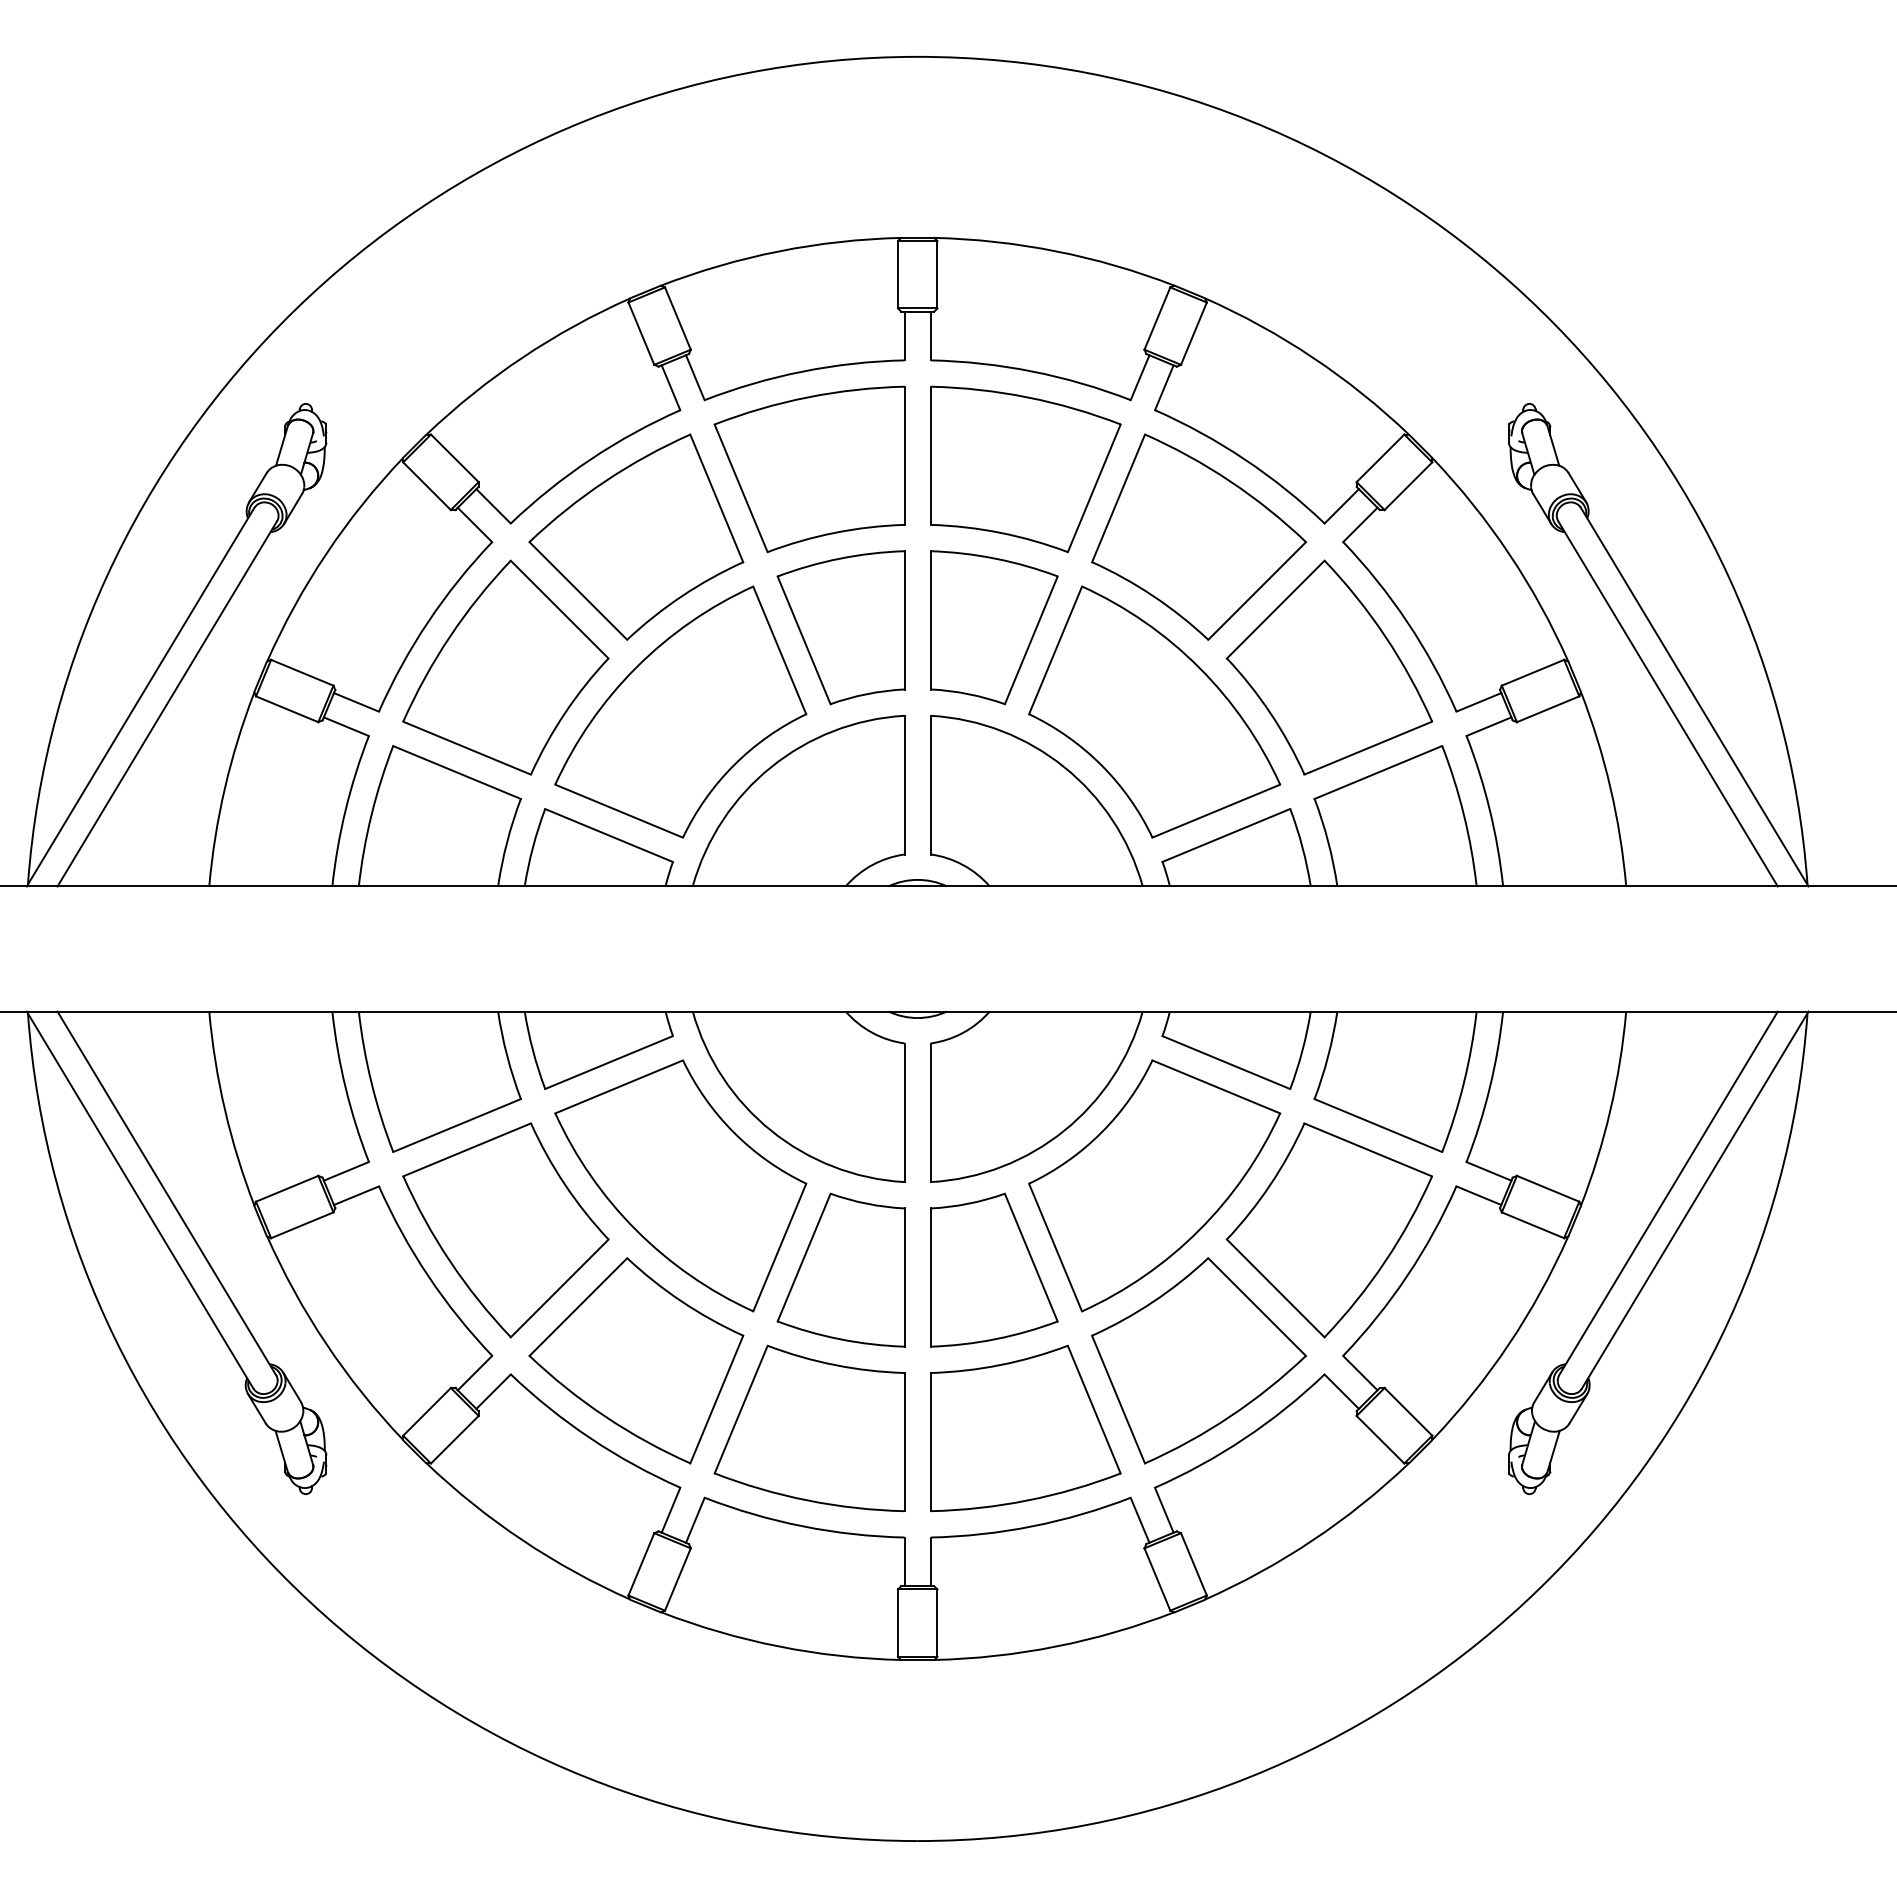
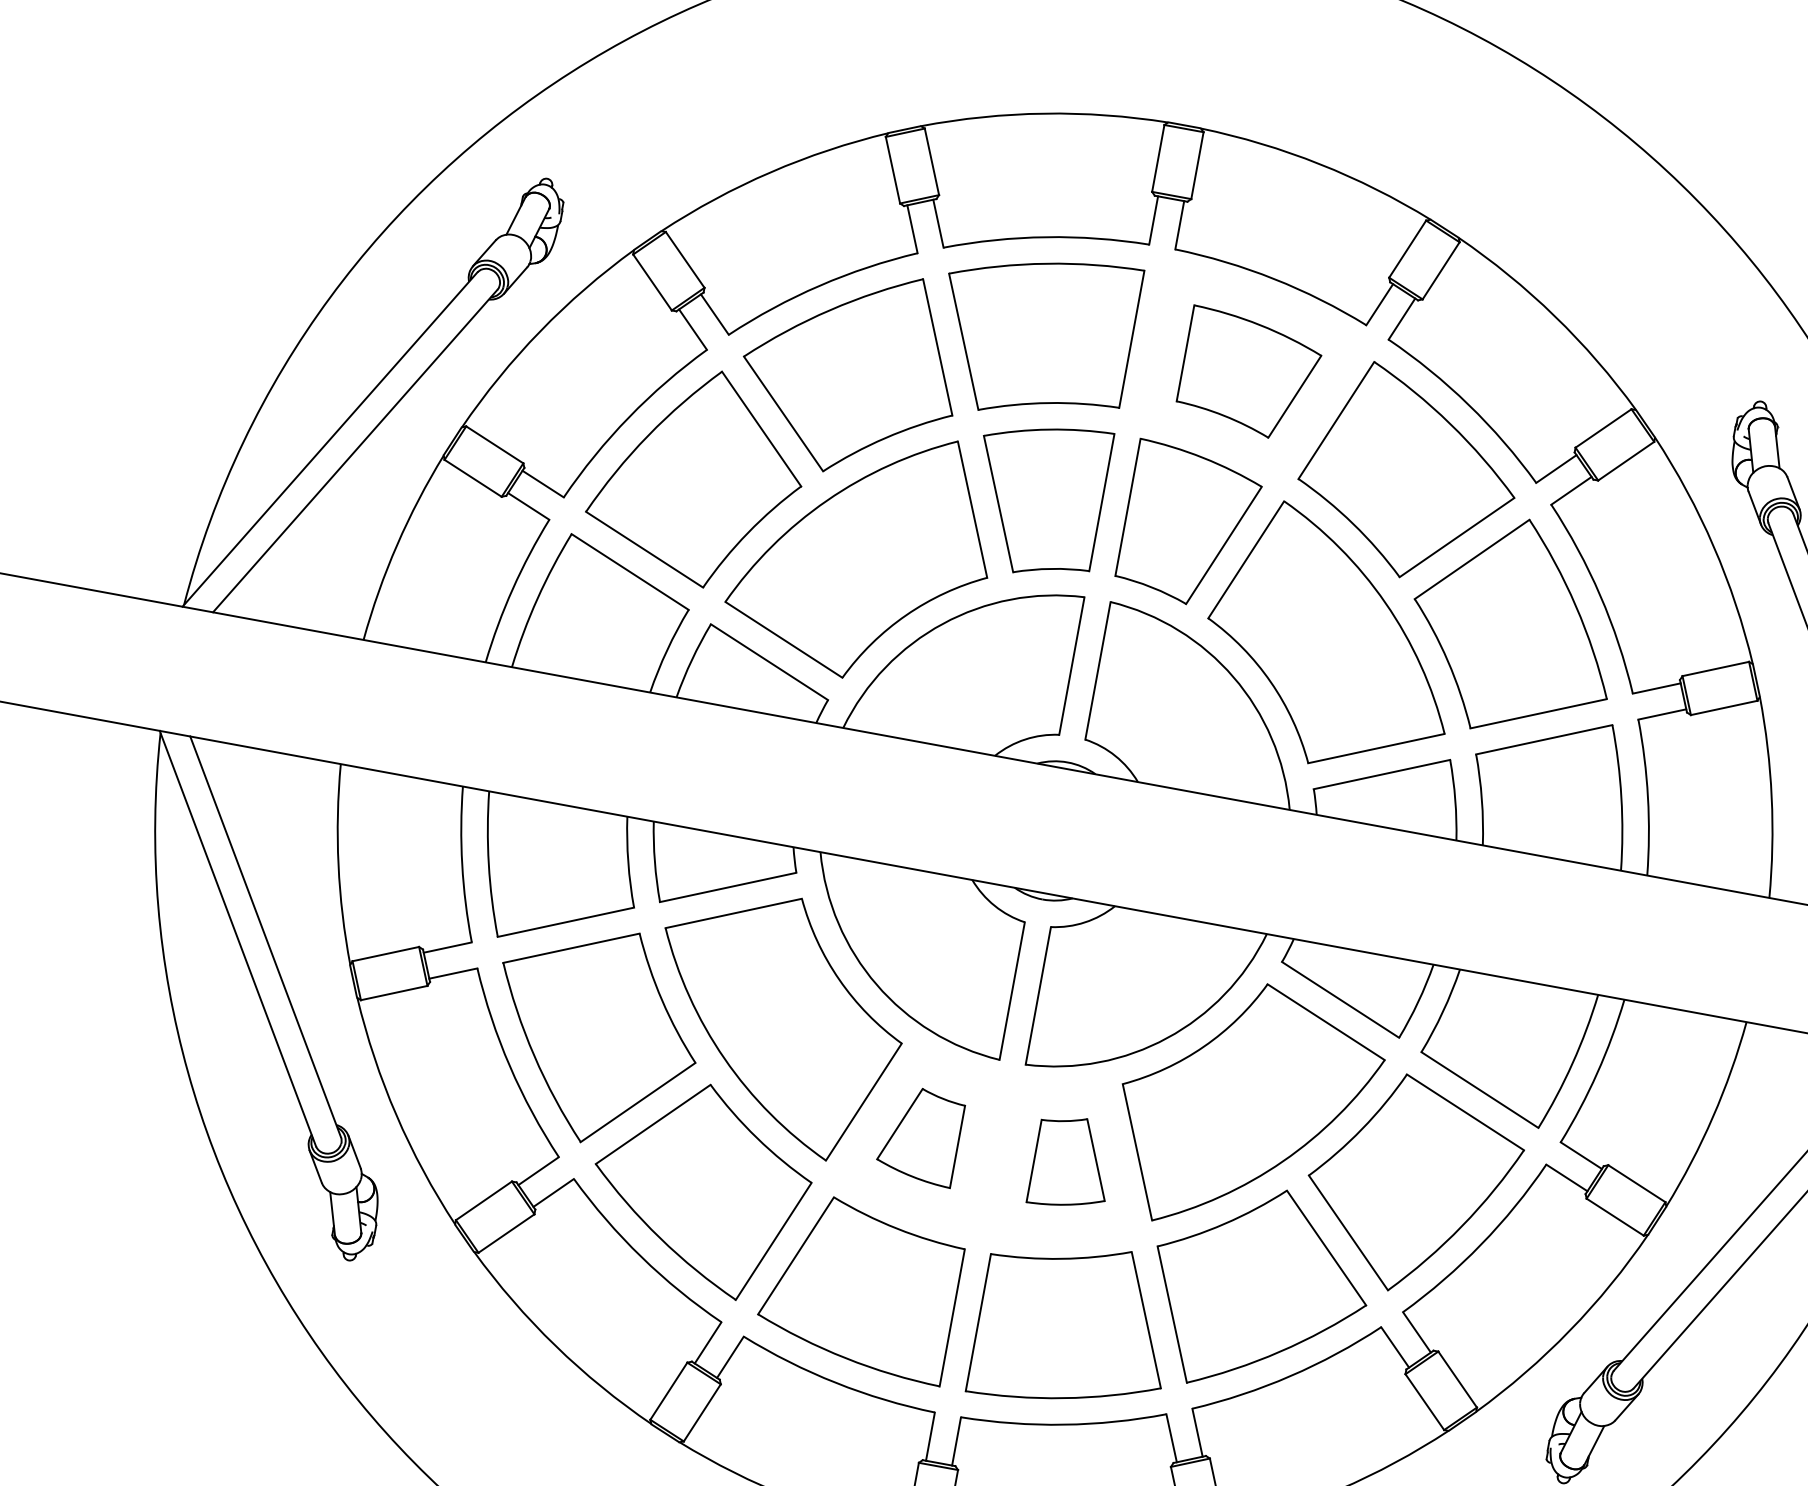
part: (1025, 469) -> (1249, 374), size x0.7
part: (840, 1269) -> (920, 1134), size x0.6
part: (994, 1269) -> (1072, 1162), size x0.6

